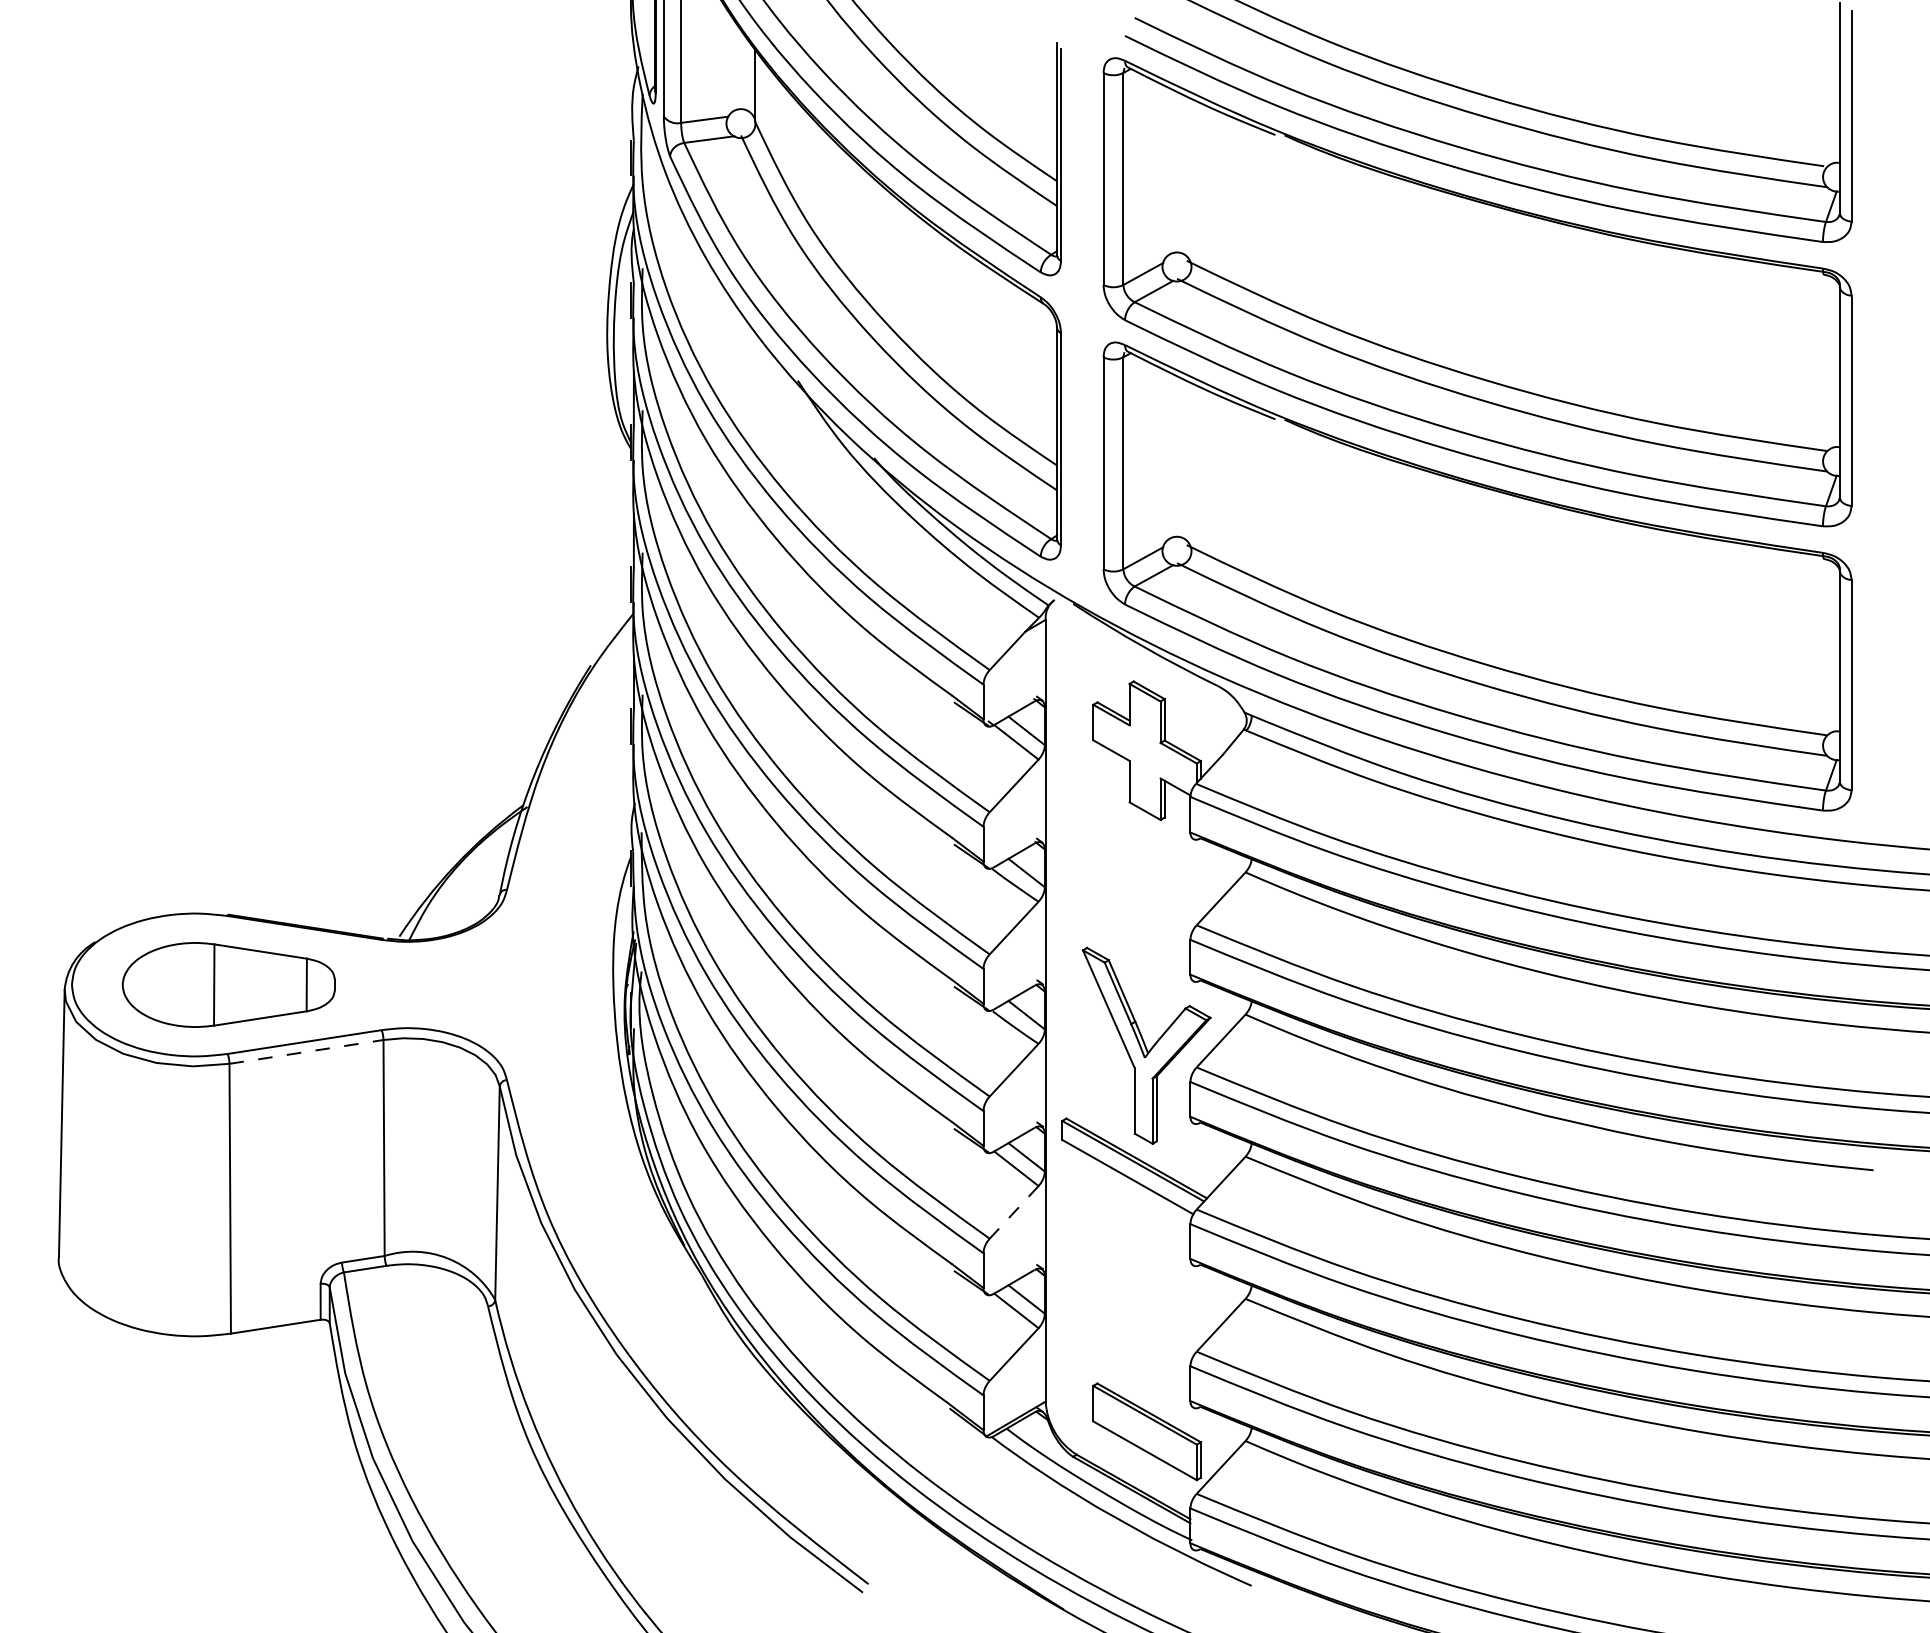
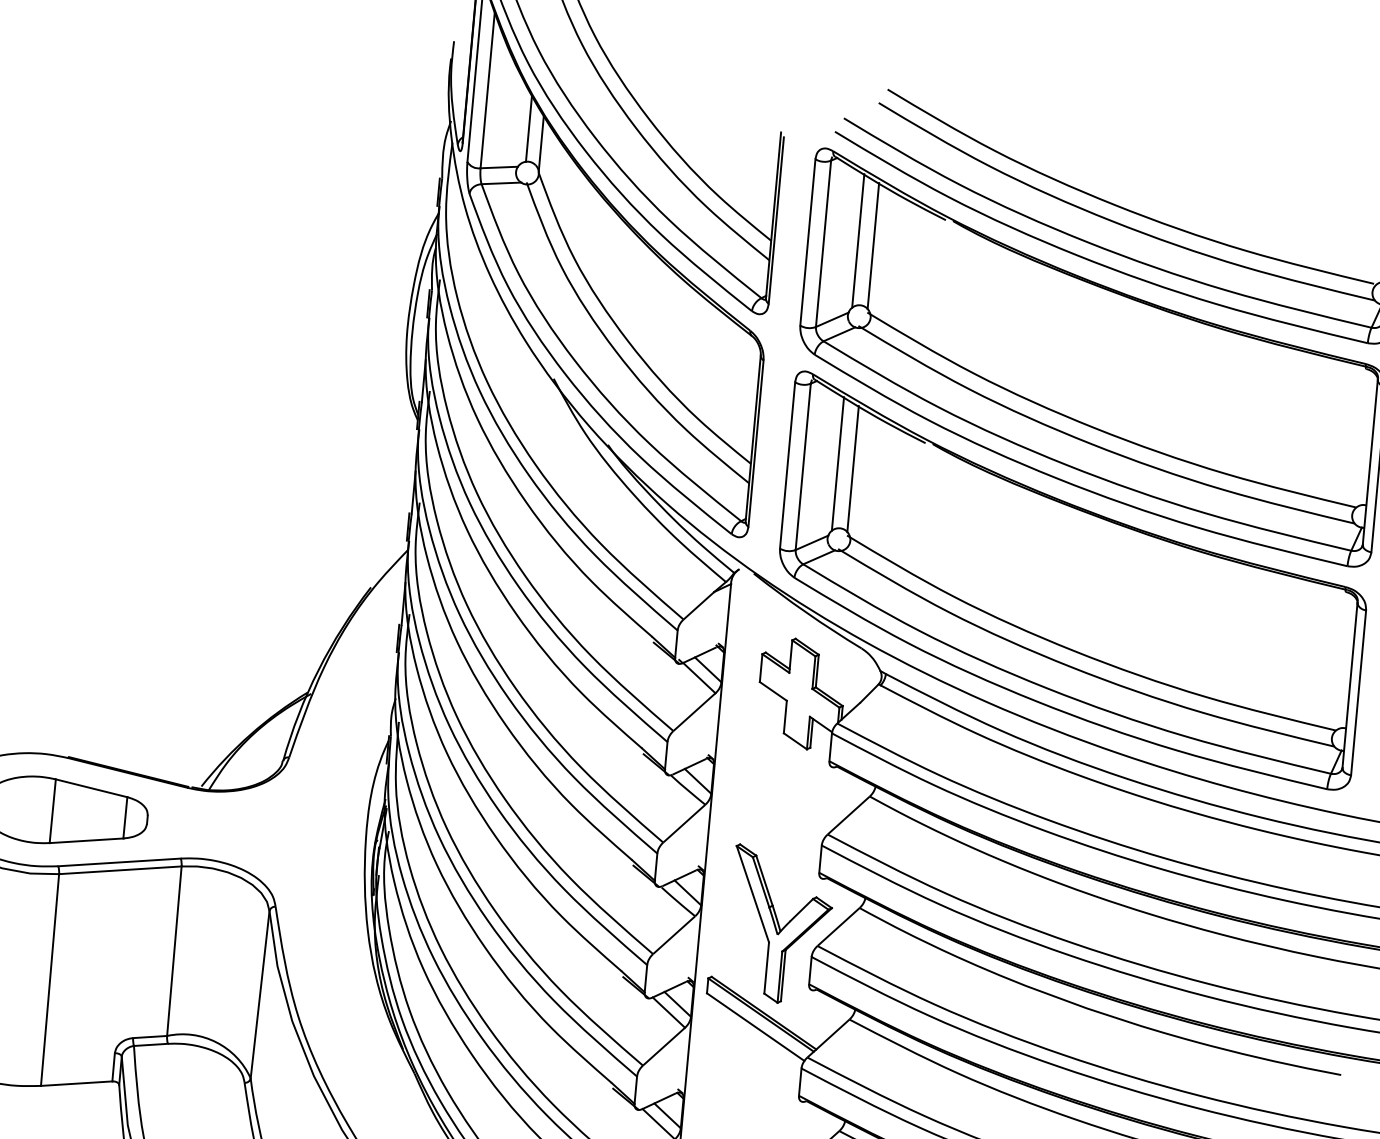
line: (737, 67) -> (528, 128), added
line: (1167, 171) -> (858, 241), added
line: (1186, 175) -> (873, 245), added
line: (1167, 455) -> (838, 463), added
line: (1186, 460) -> (852, 469), added
line: (306, 1051) -> (120, 869), dashed -> solid
line: (1013, 1212) -> (663, 1046), dashed -> solid

